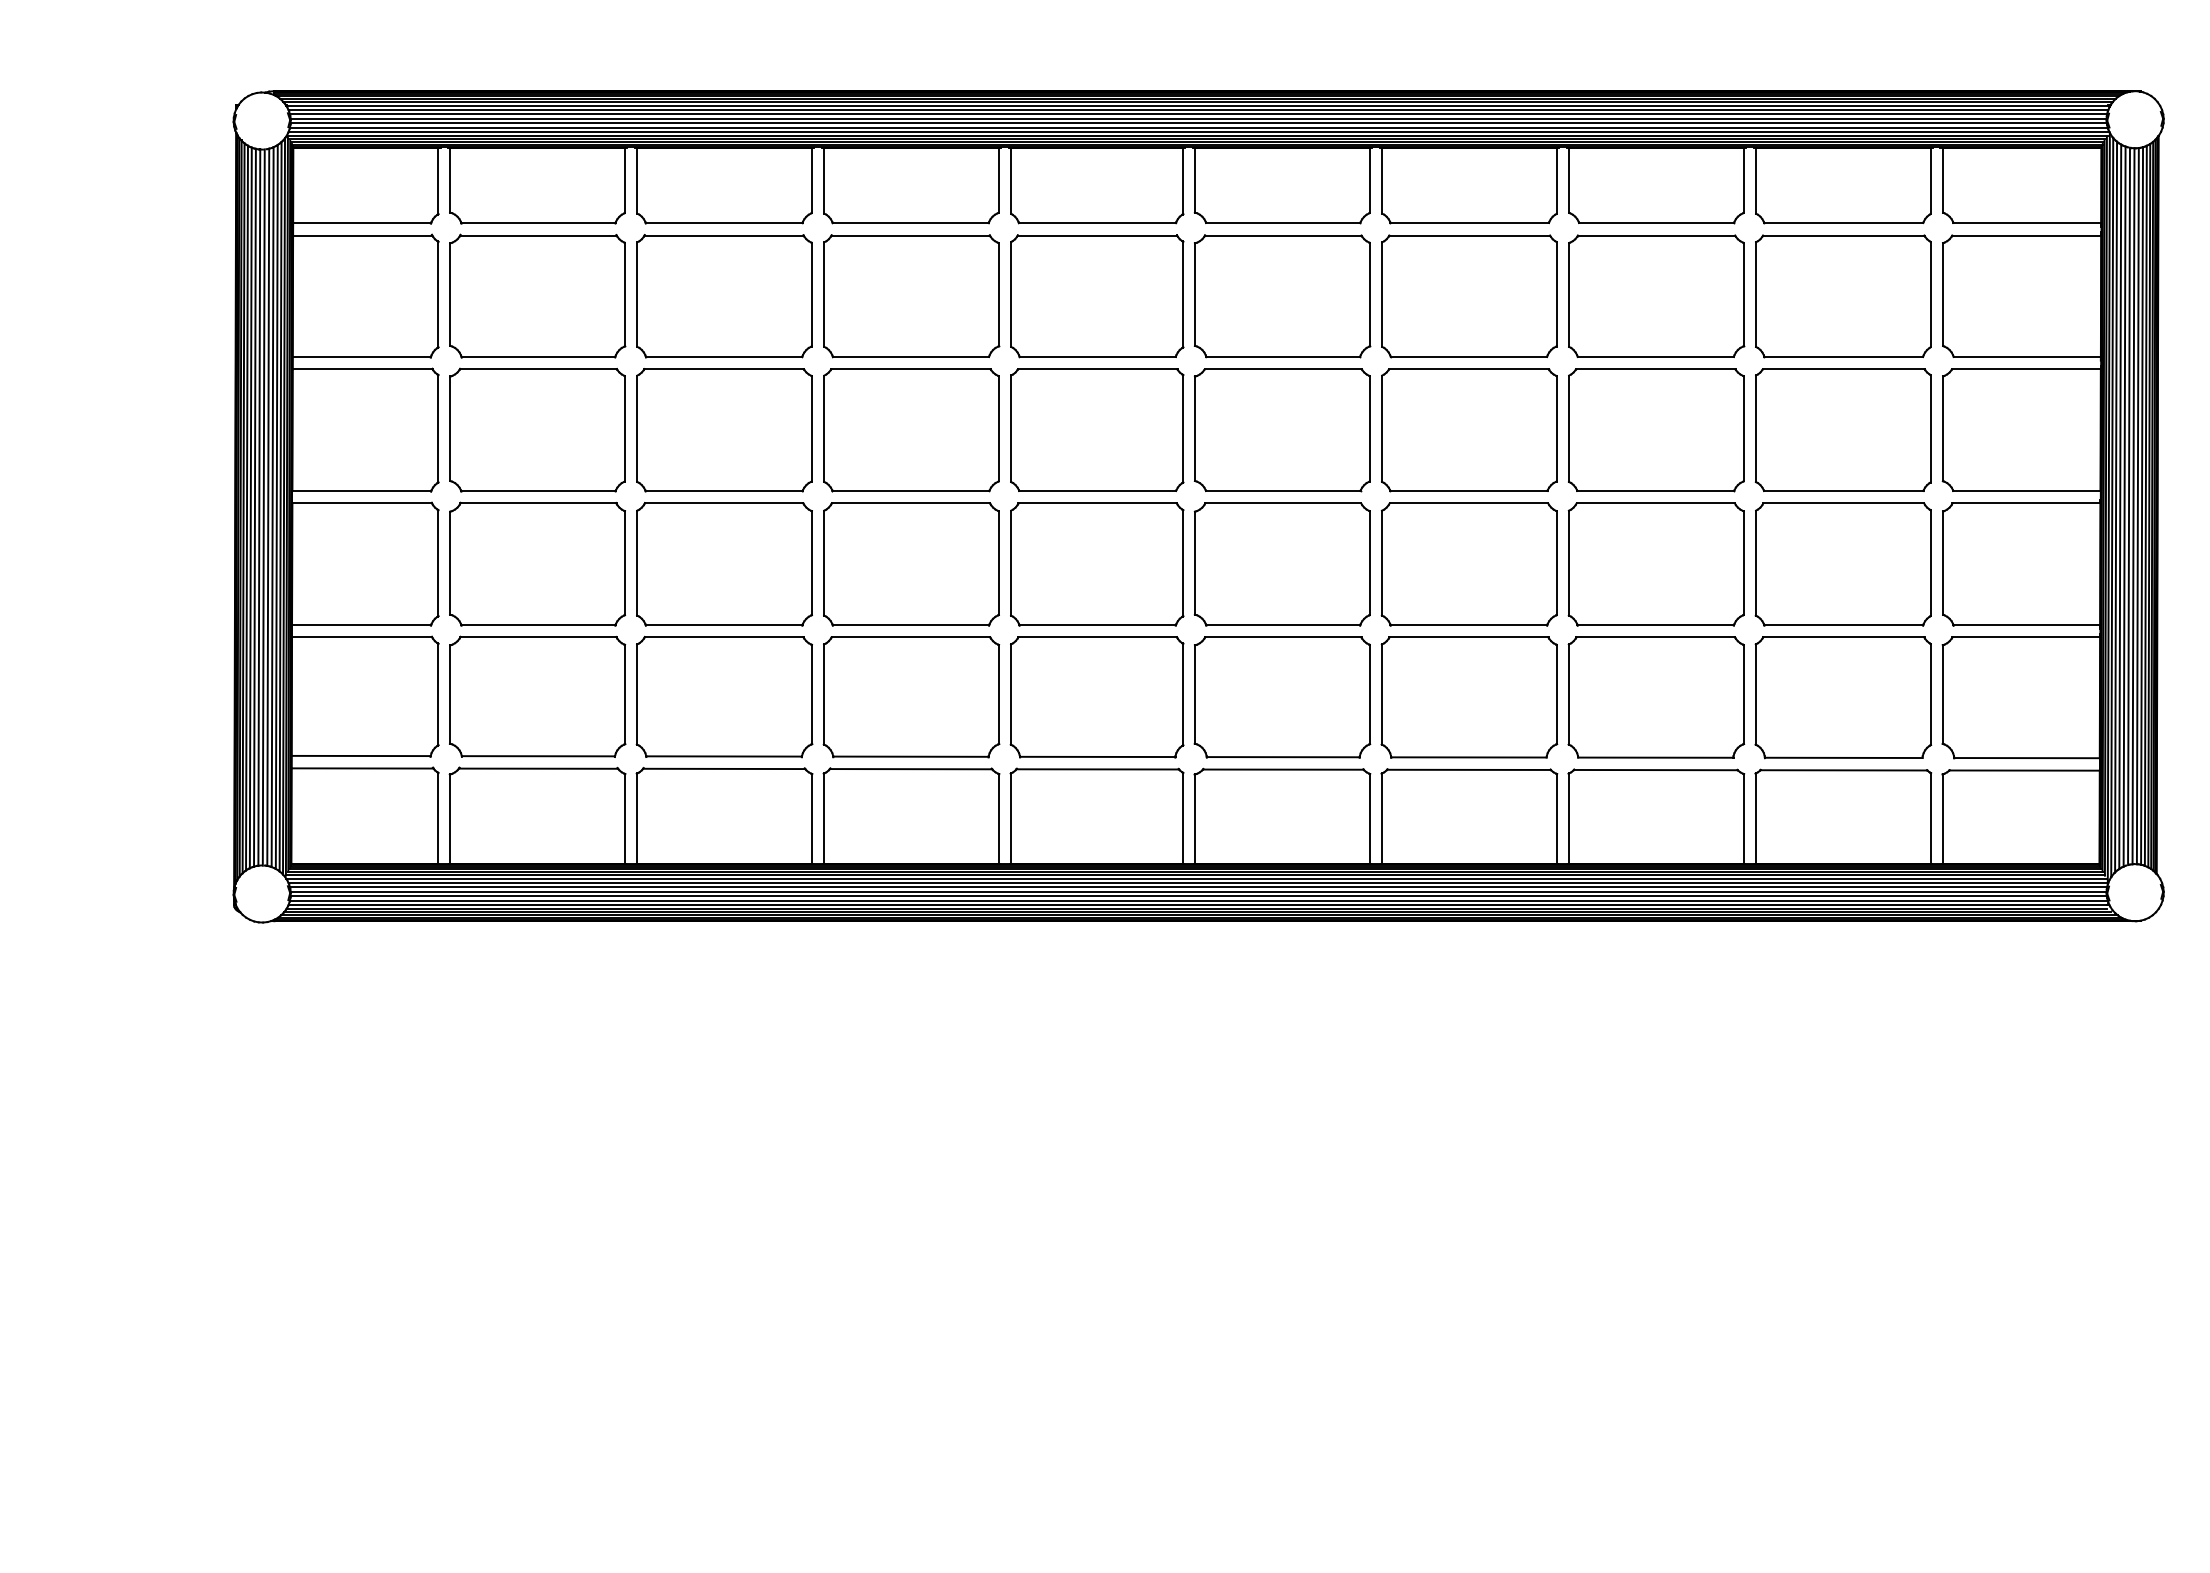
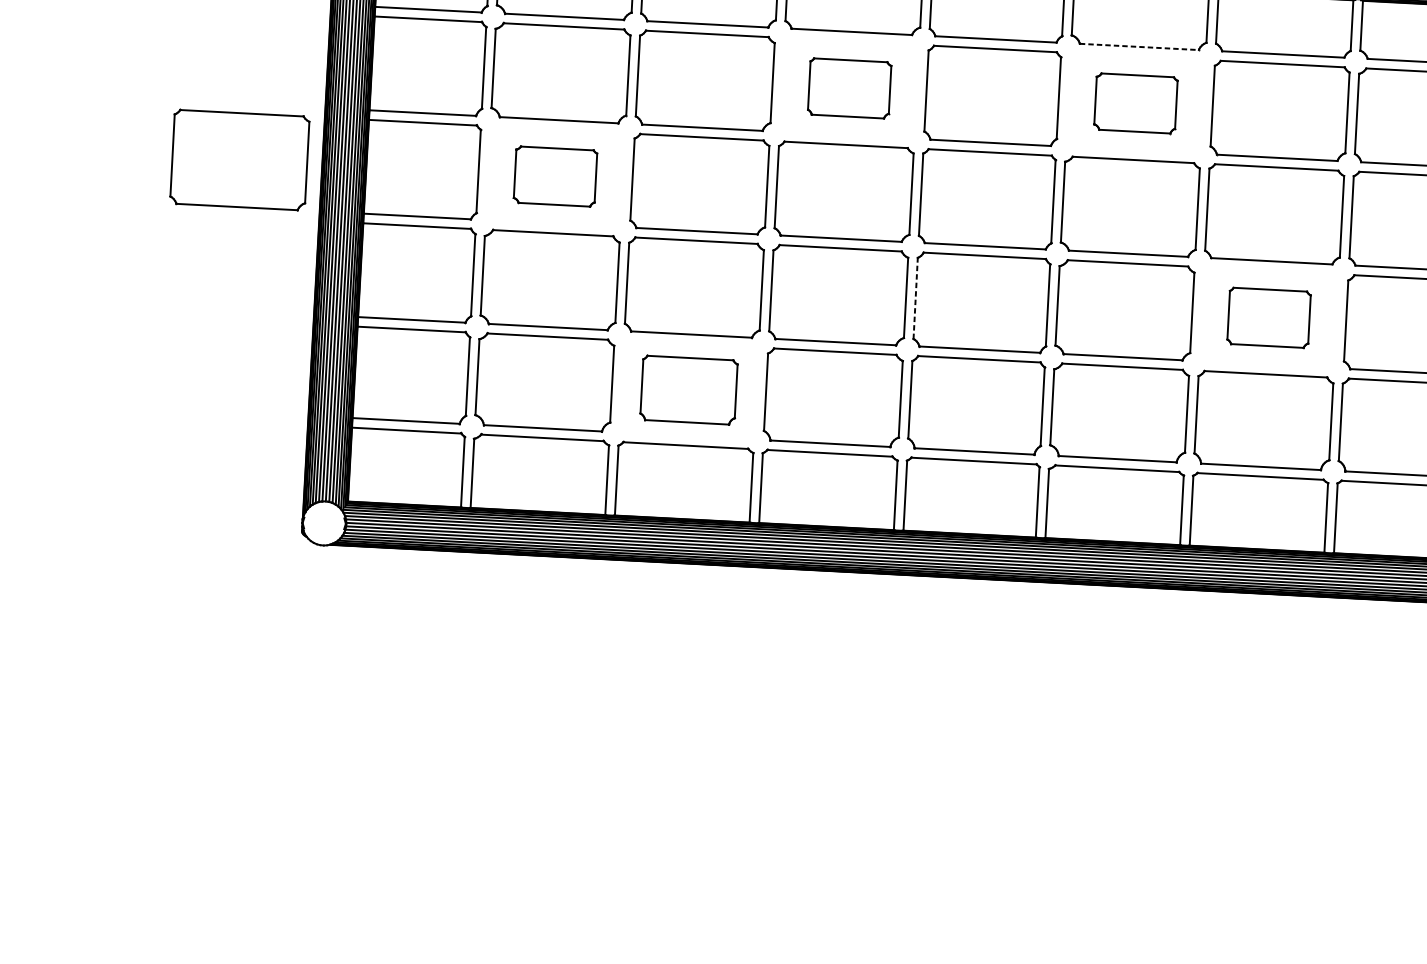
line: (1283, 223) -> (1139, 47), solid -> dashed
part: (911, 296) -> (849, 88), size x0.6
part: (1282, 296) -> (1135, 103), size x0.6
part: (537, 429) -> (555, 176), size x0.6
part: (128, 430) -> (239, 160), added
line: (1011, 563) -> (915, 298), solid -> dashed
part: (1468, 564) -> (1268, 317), size x0.6
part: (724, 697) -> (688, 390), size x0.7

